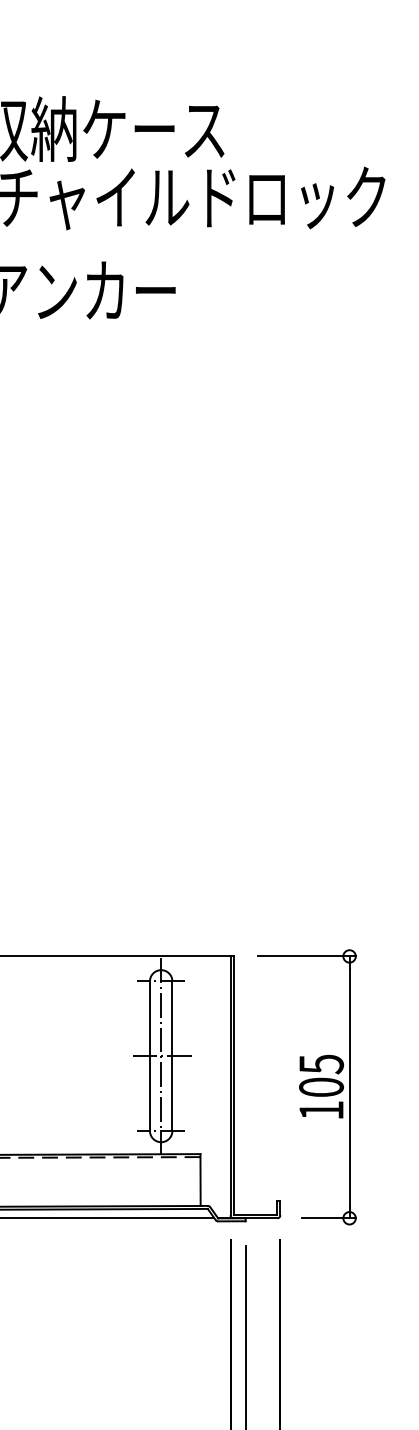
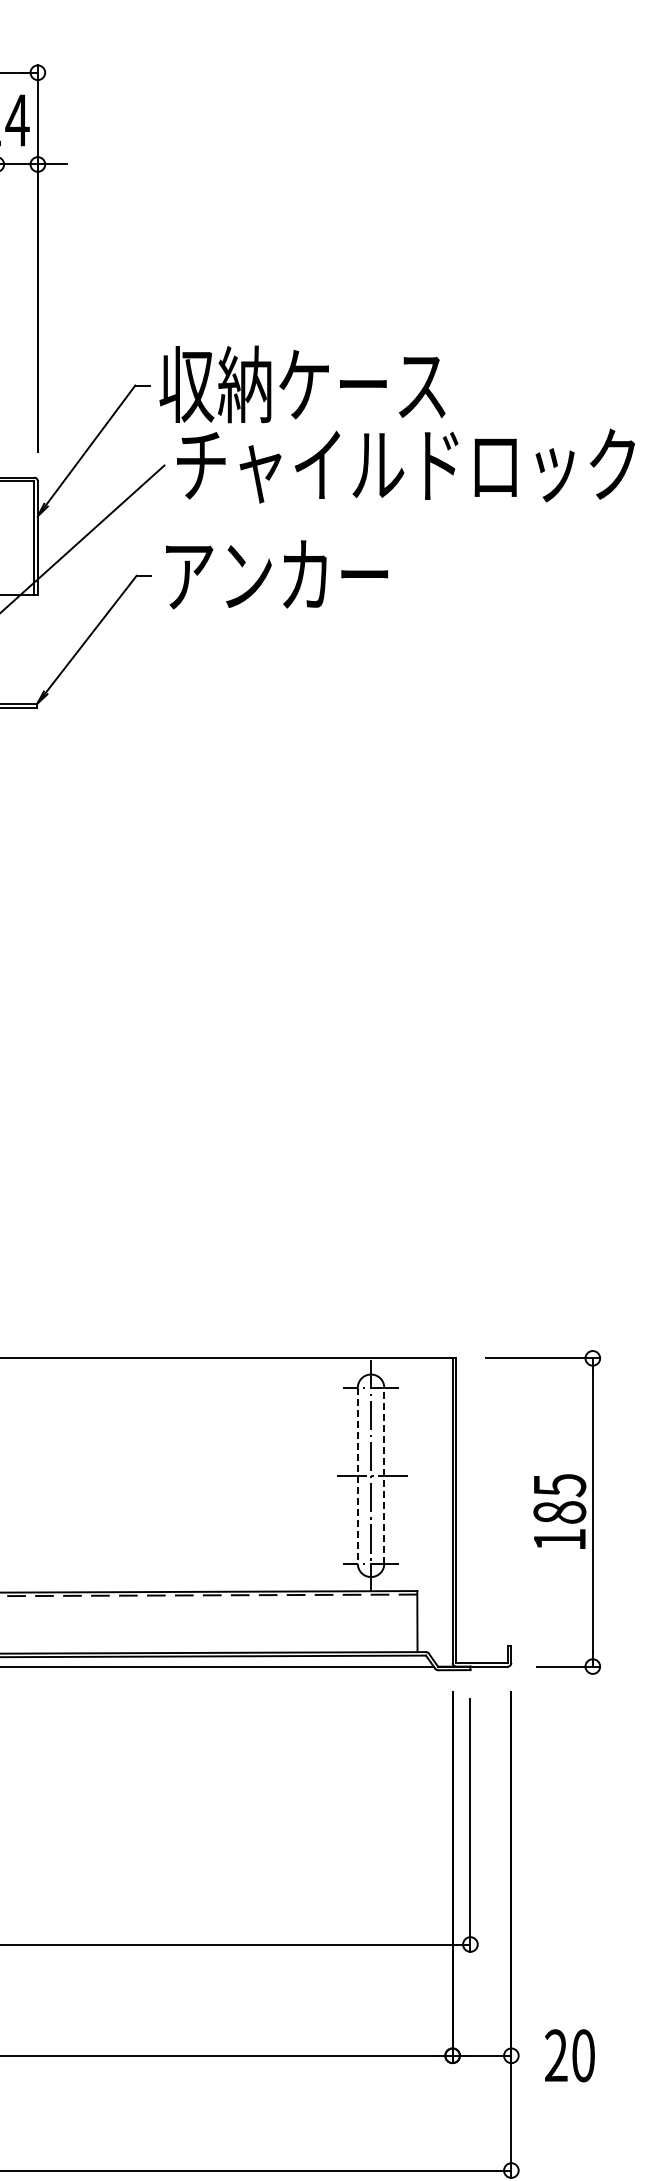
line: (172, 1055) -> (384, 1475), solid -> dashed
line: (149, 1056) -> (357, 1476), solid -> dashed
text: (321, 1087) -> (559, 1512), 105 -> 185

